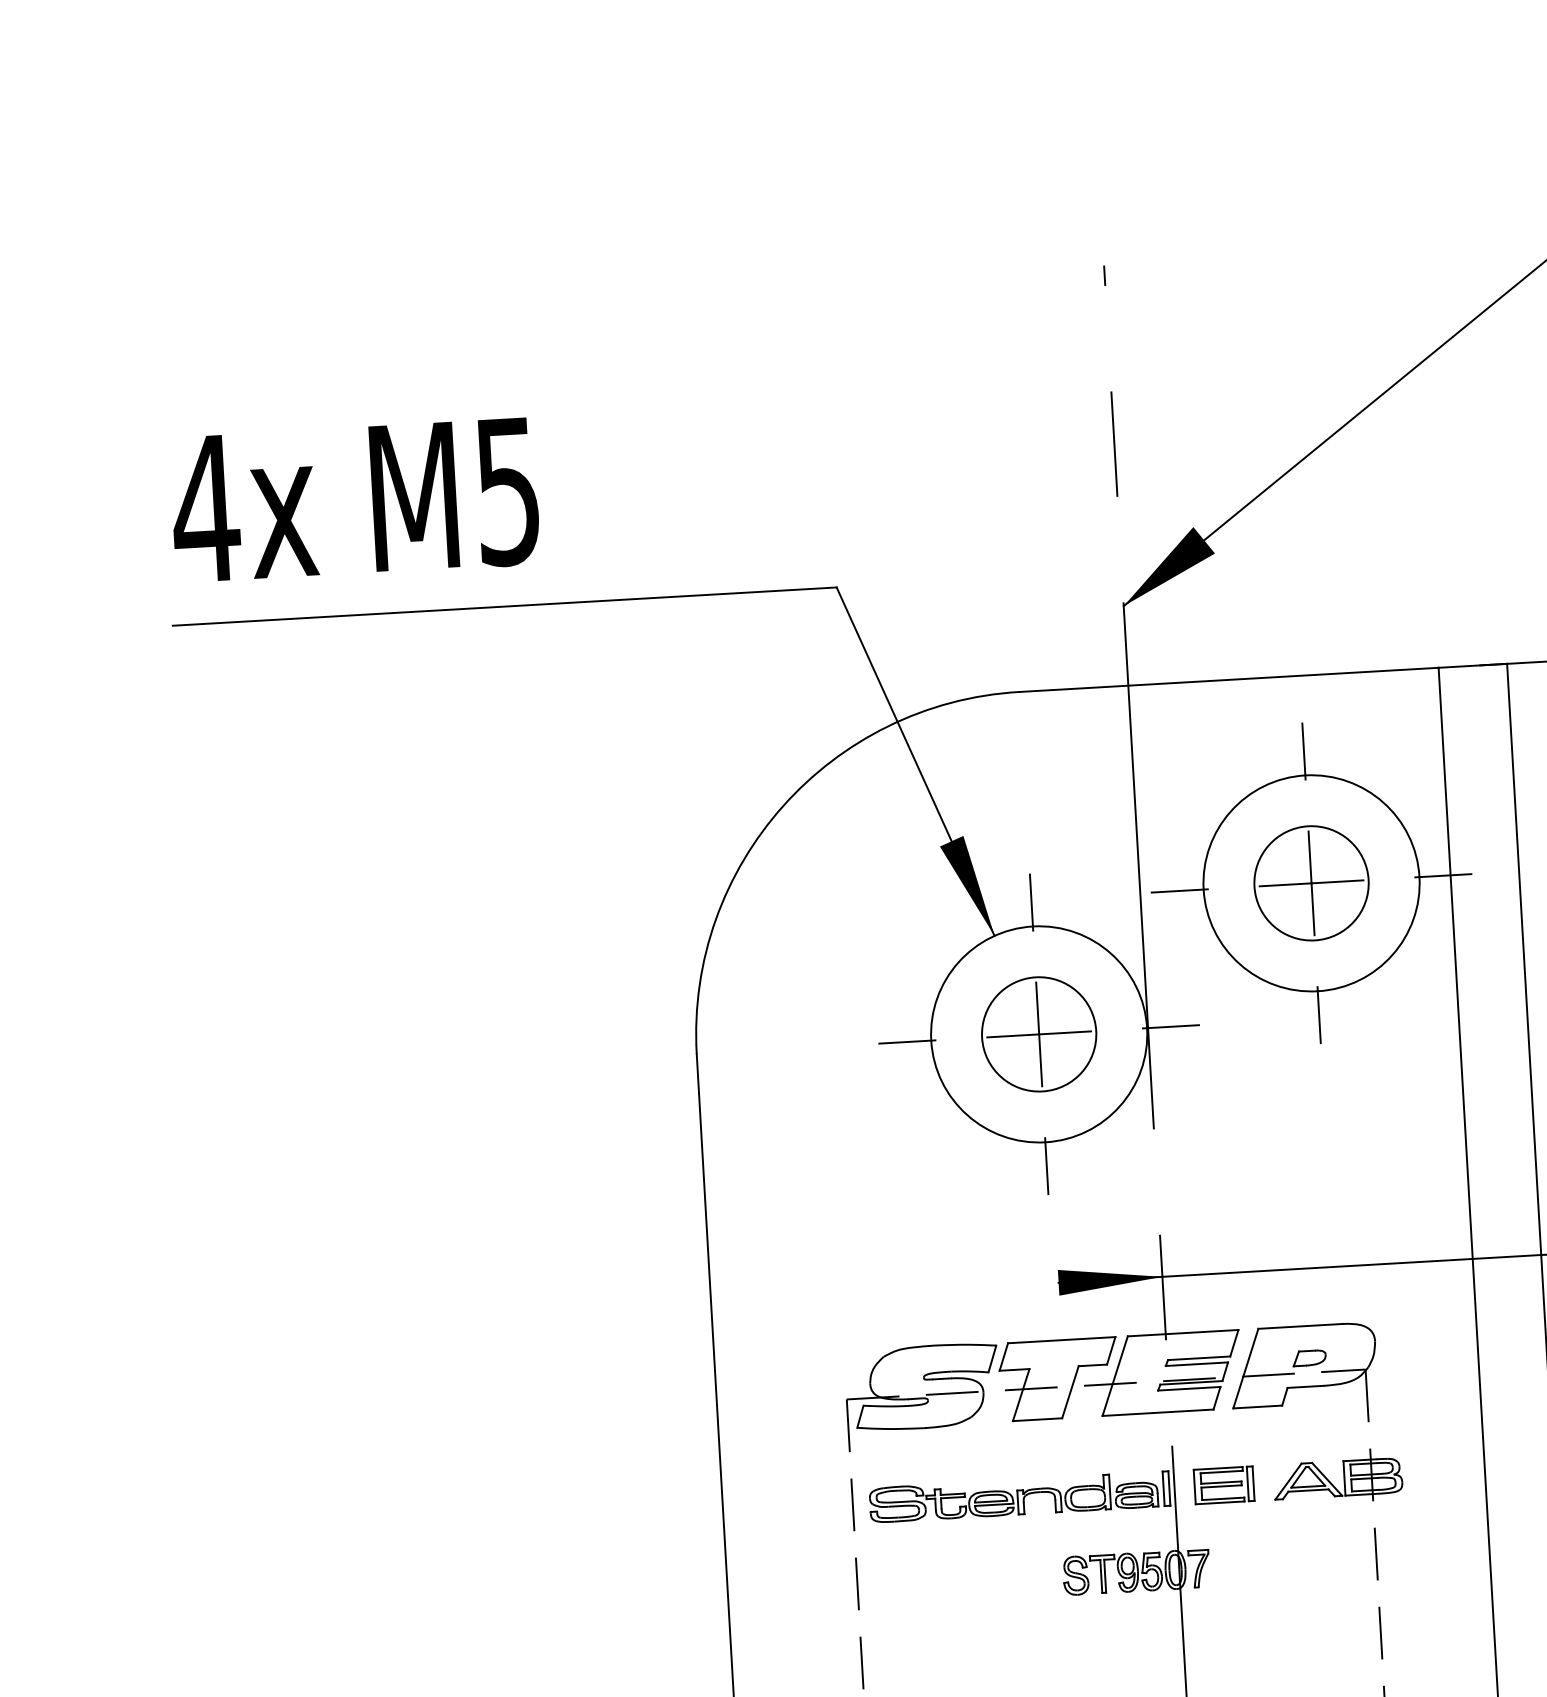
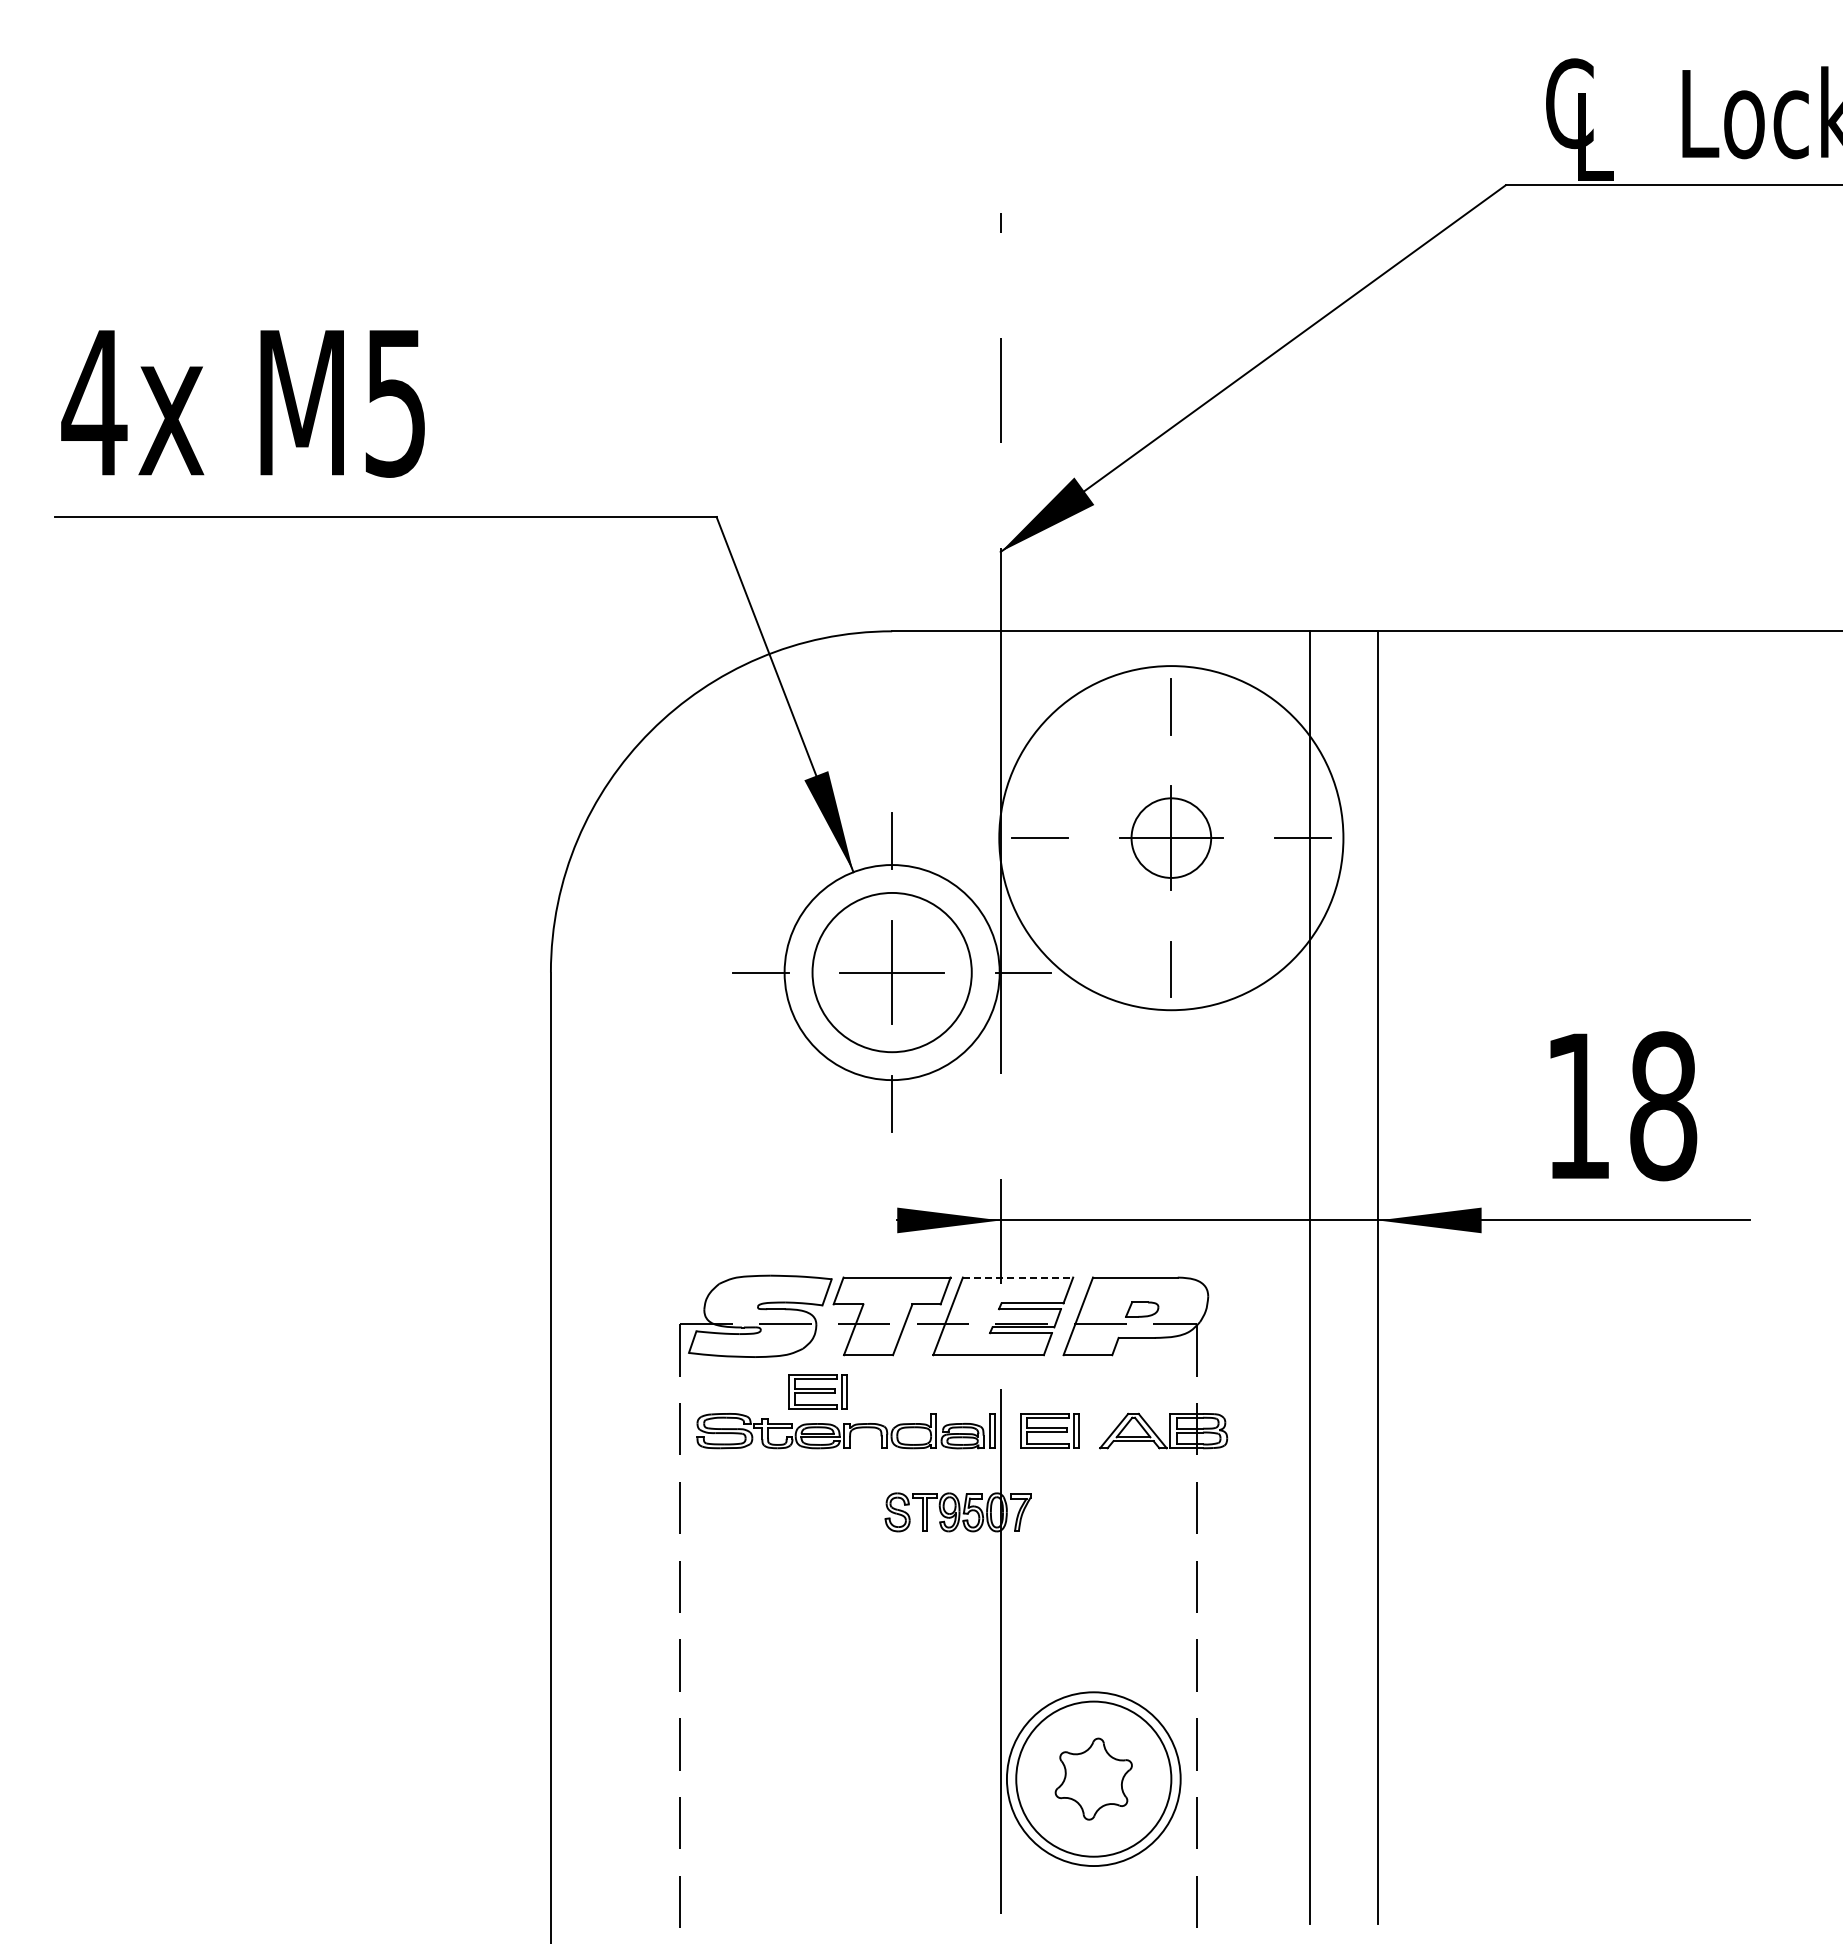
circle: (1310, 882) -> (1170, 837), size x1.6
circle: (1311, 883) -> (1171, 838), size x0.7
circle: (1039, 1034) -> (892, 972), size x1.4
line: (1183, 1333) -> (1018, 1277), solid -> dashed
part: (988, 1459) -> (817, 1391), added

